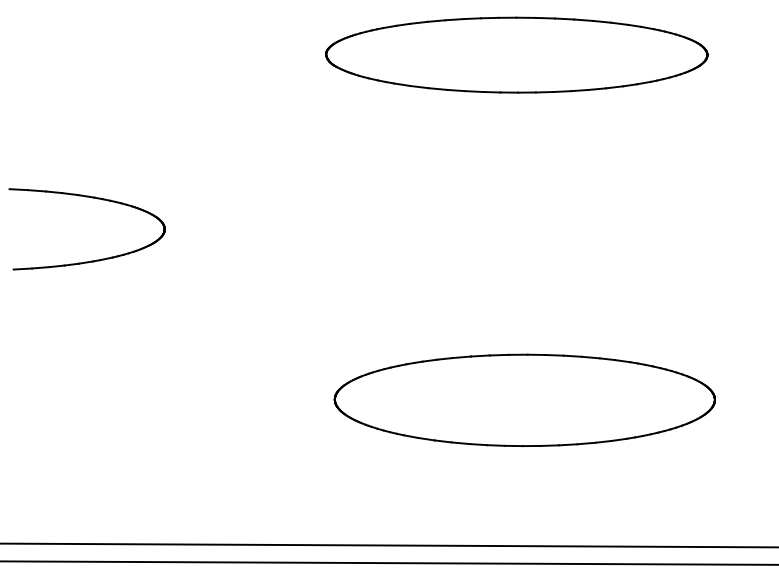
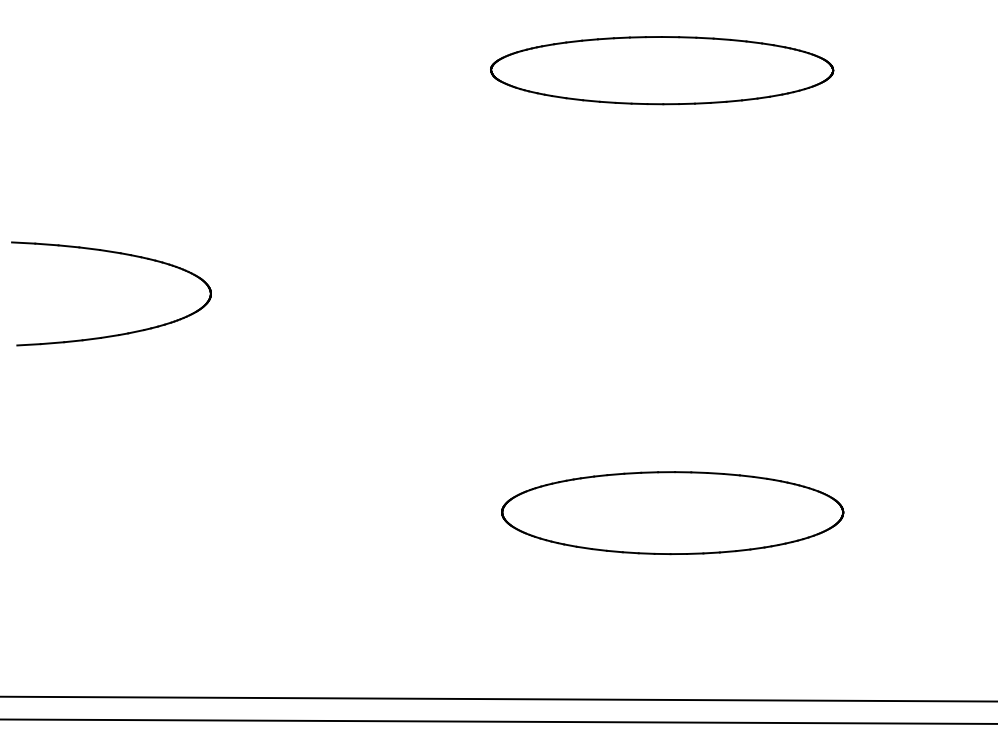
part: (516, 55) -> (661, 70), size x0.7
part: (524, 399) -> (672, 512), size x0.7

